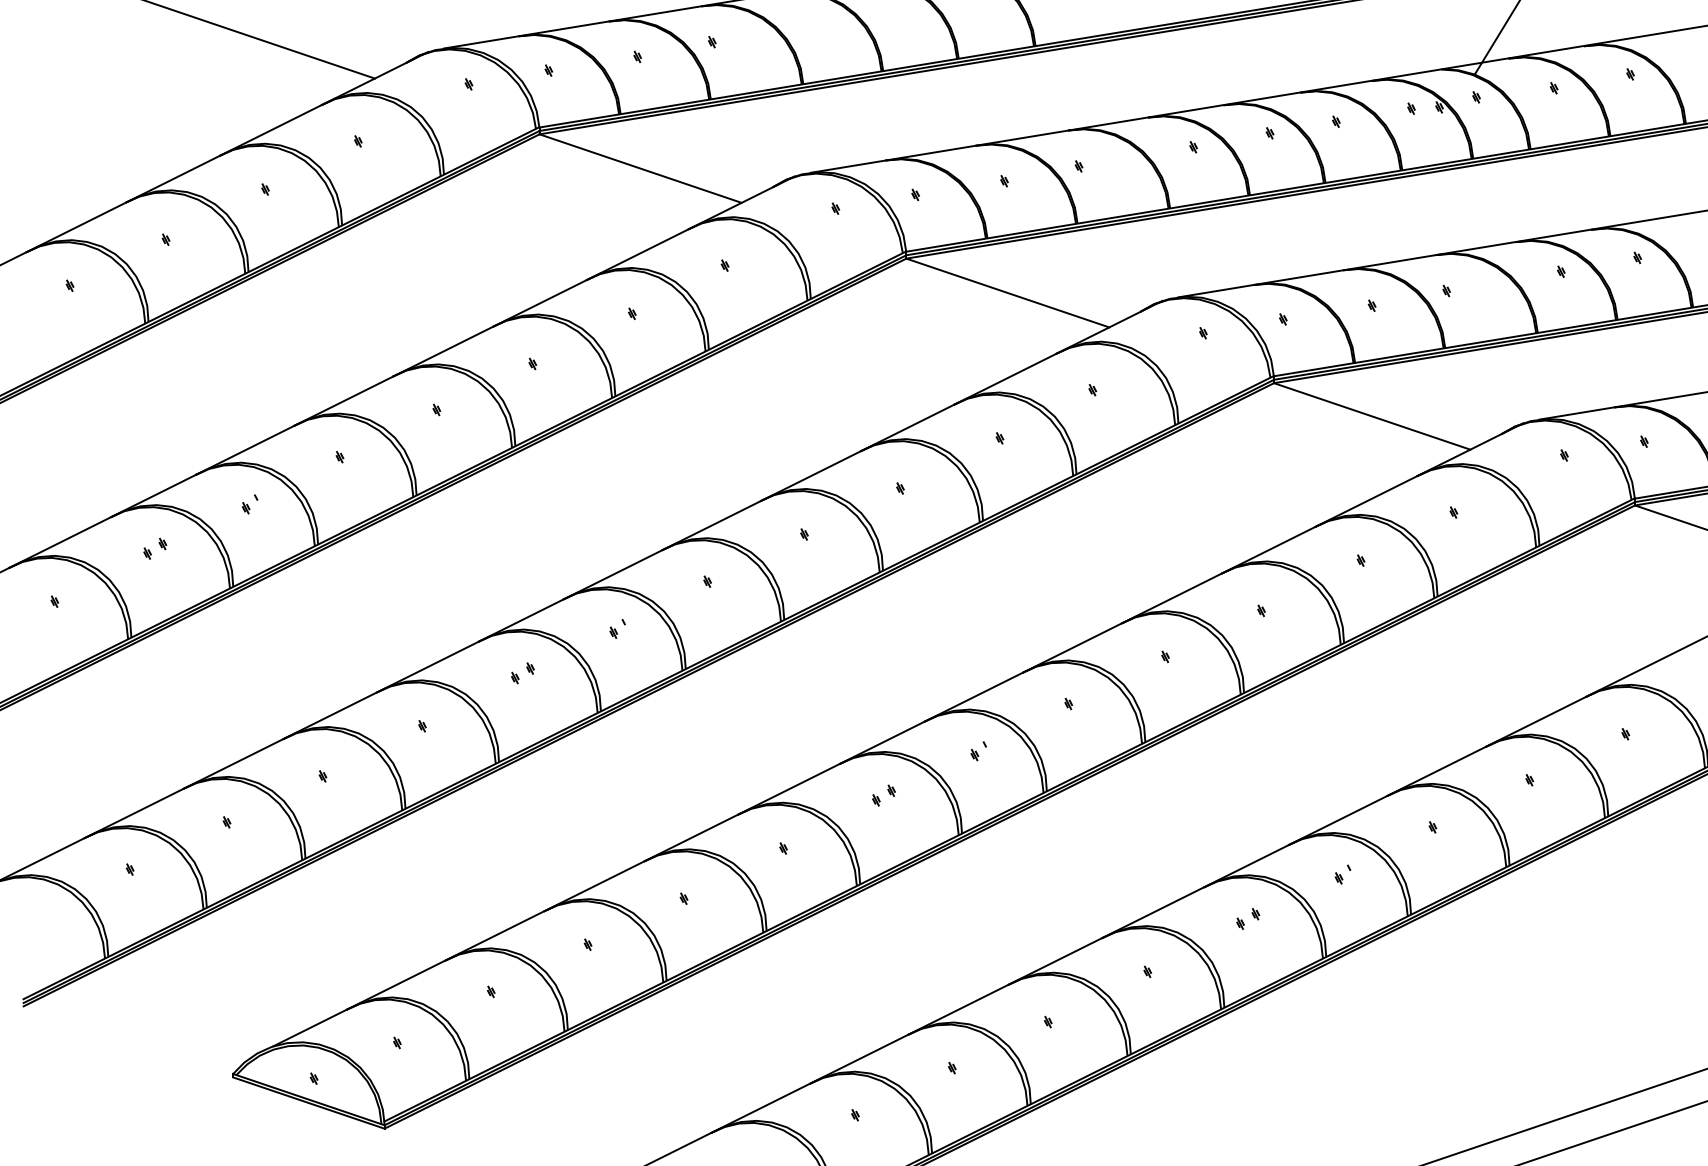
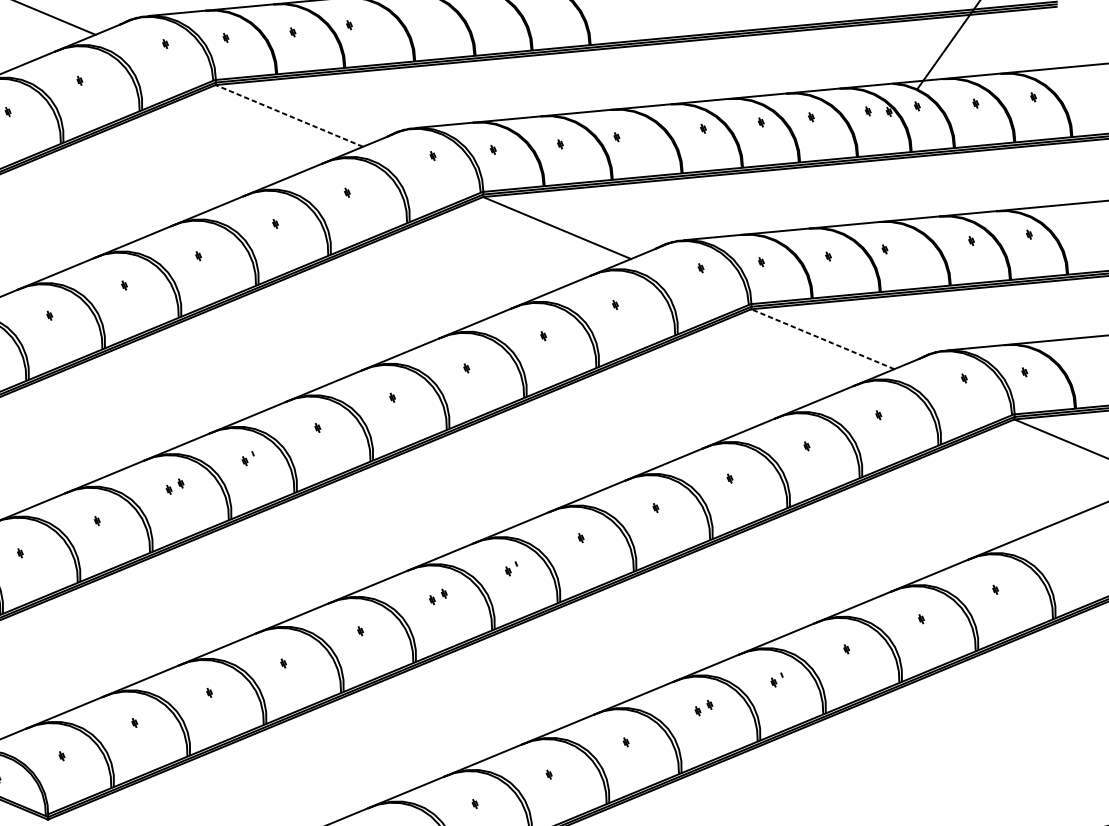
line: (640, 168) -> (289, 115), solid -> dashed
line: (1372, 416) -> (823, 339), solid -> dashed

